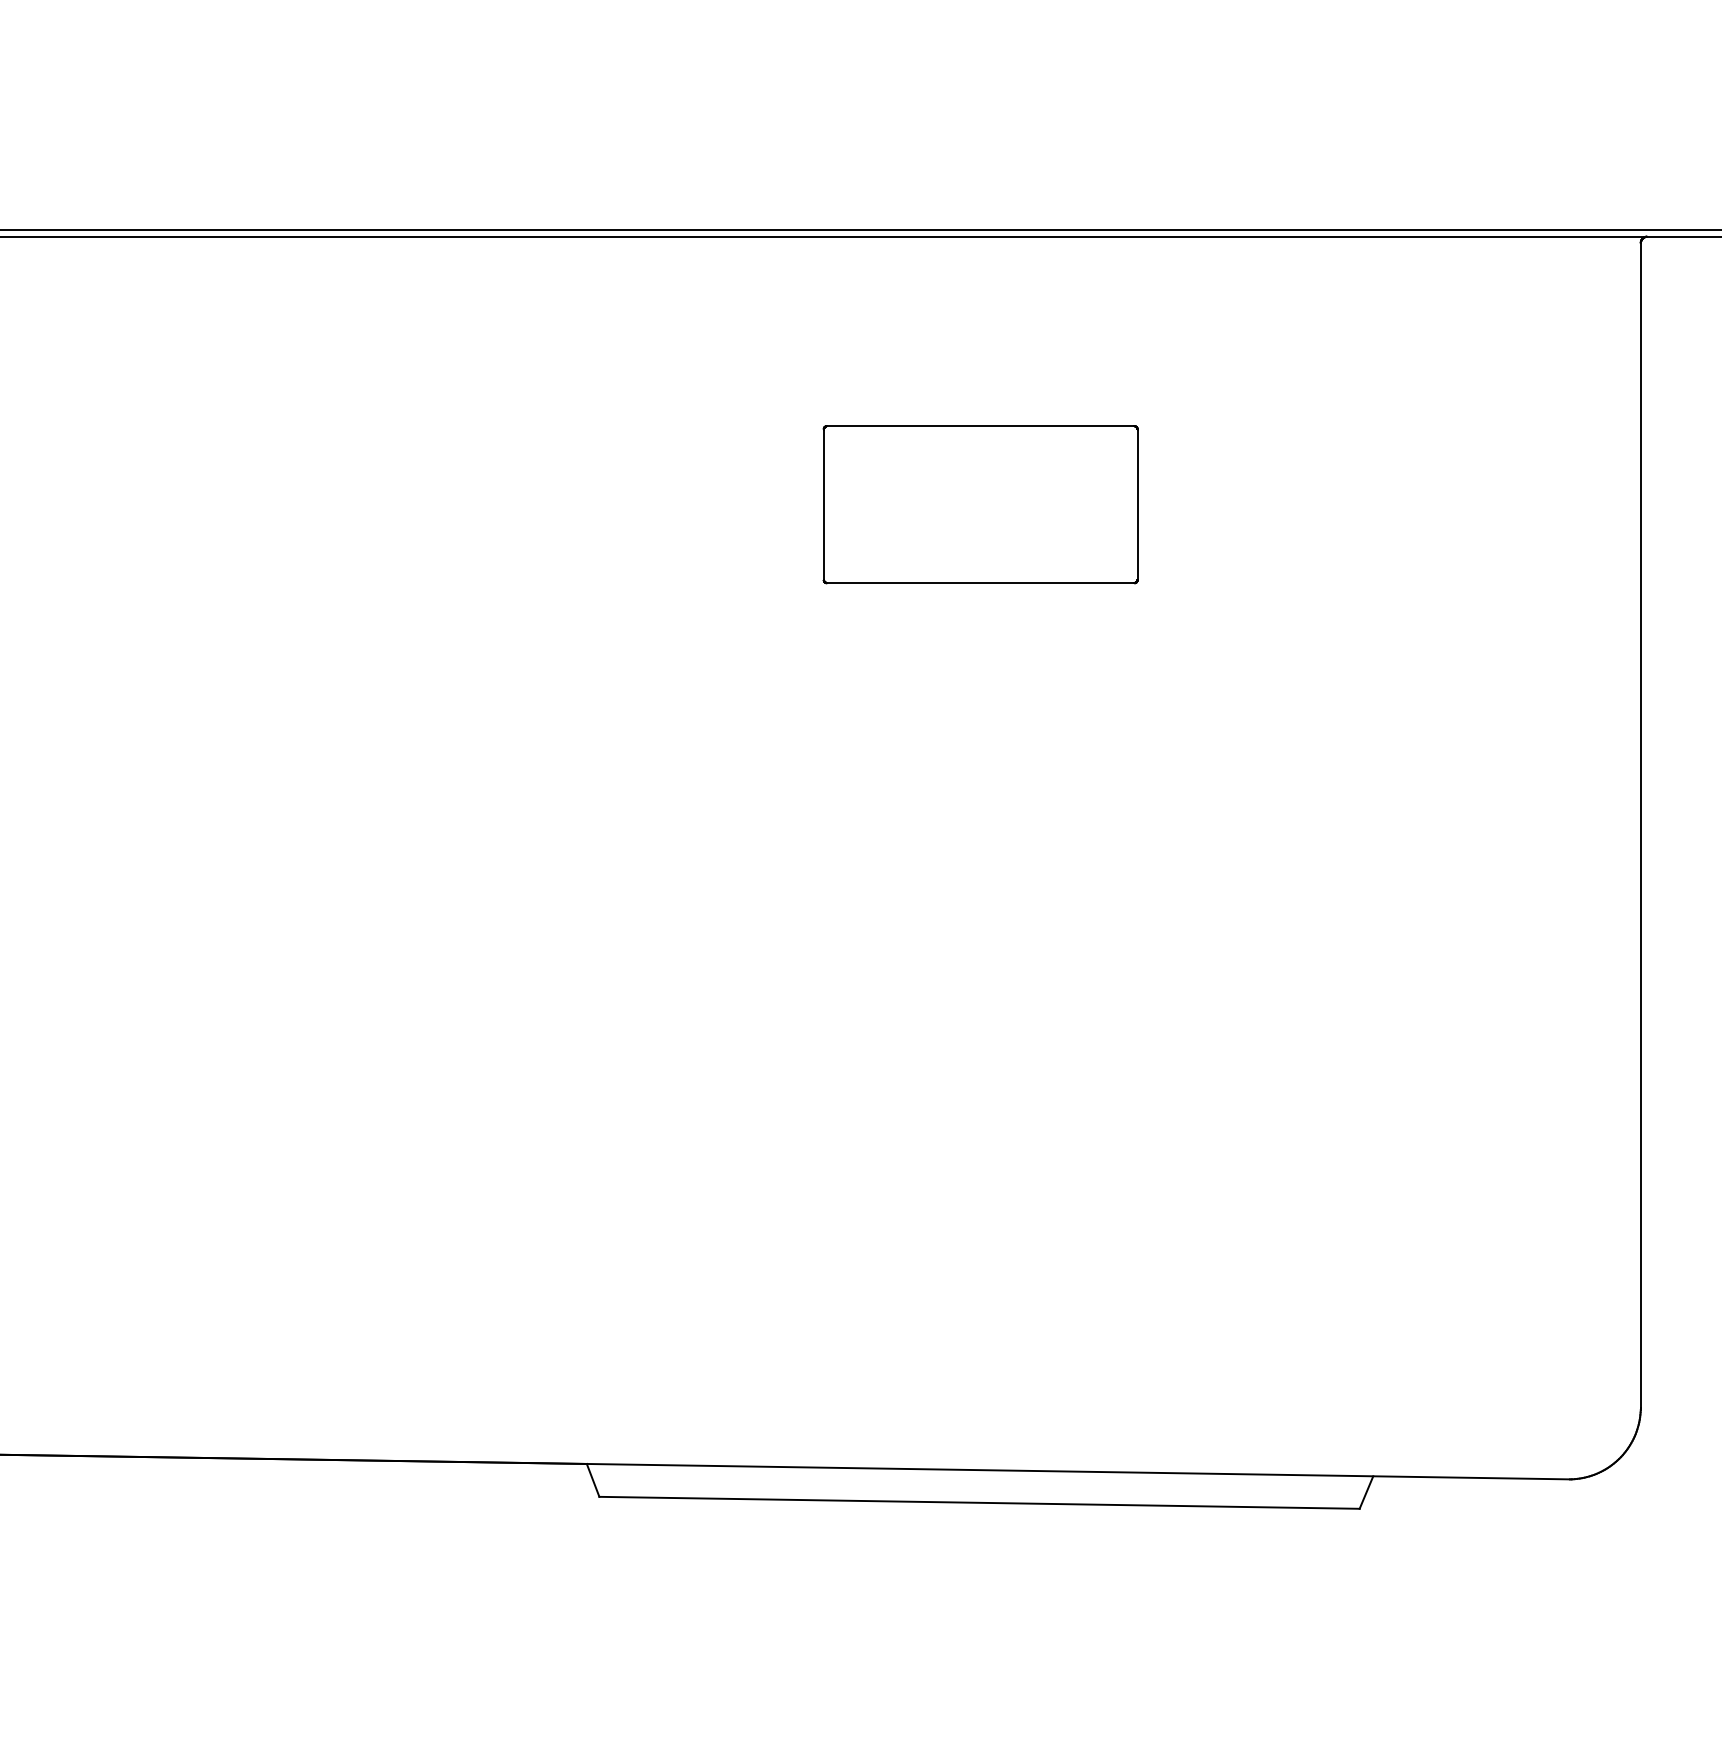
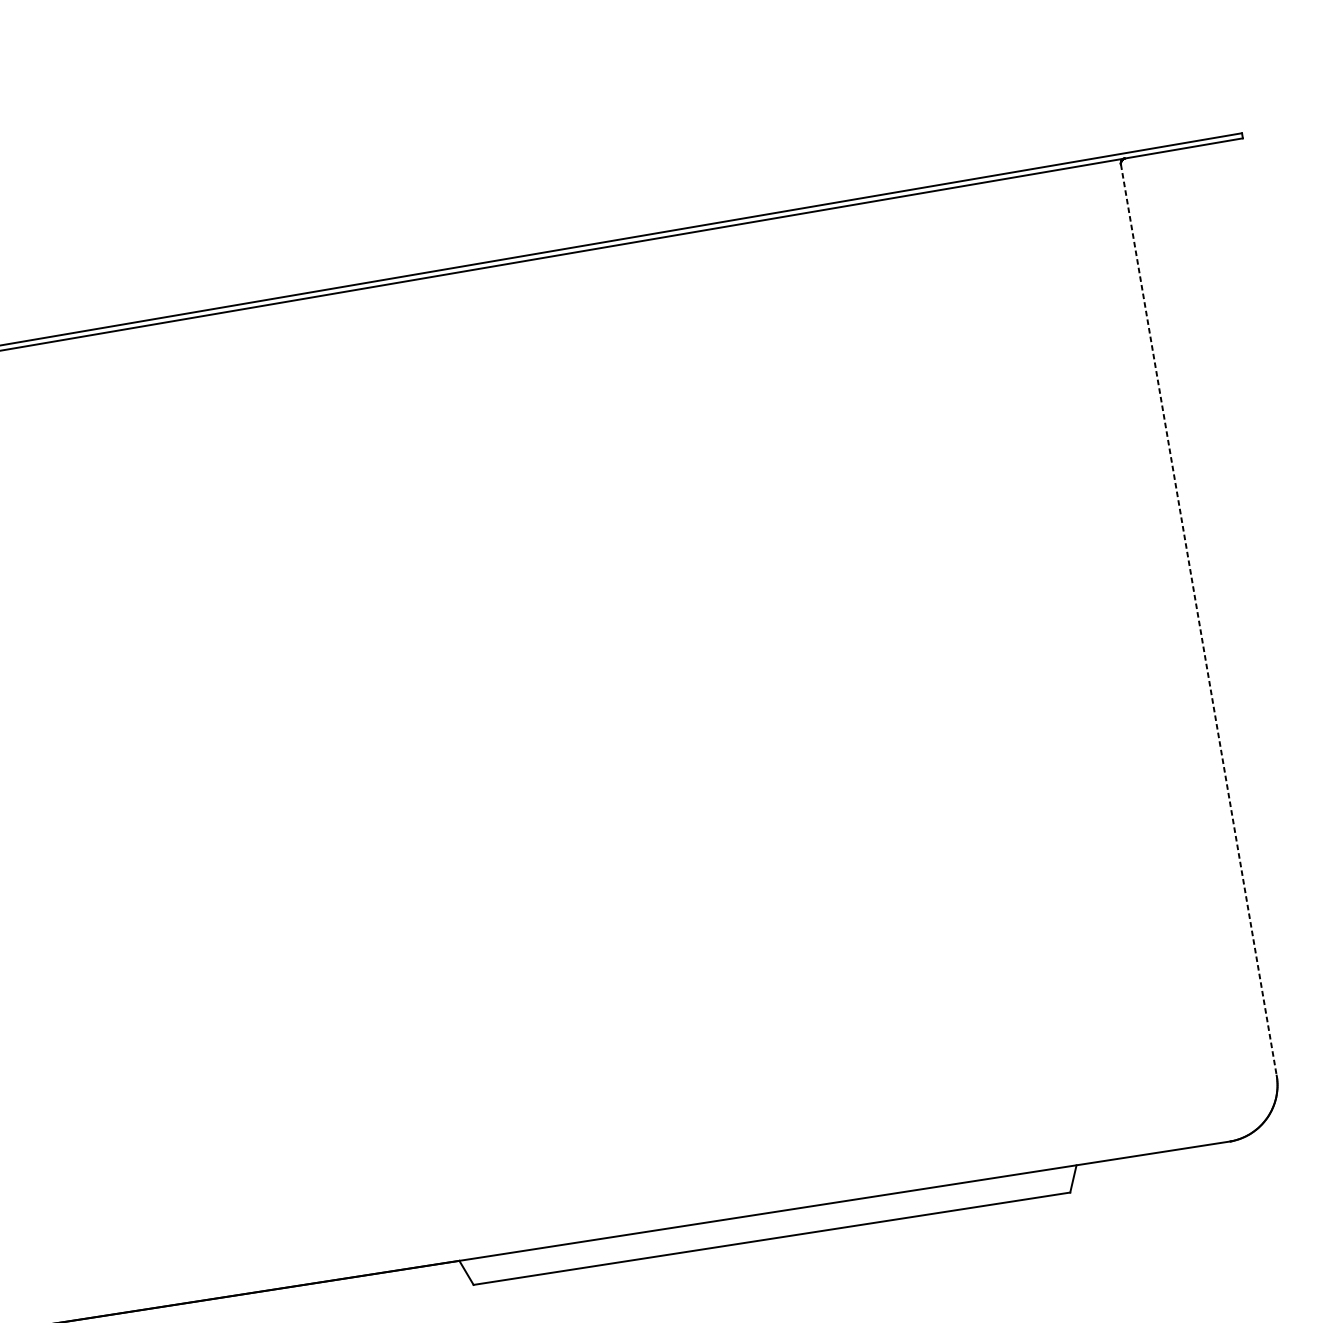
part: (980, 504) -> (639, 457), removed
line: (1640, 825) -> (1198, 620), solid -> dashed

